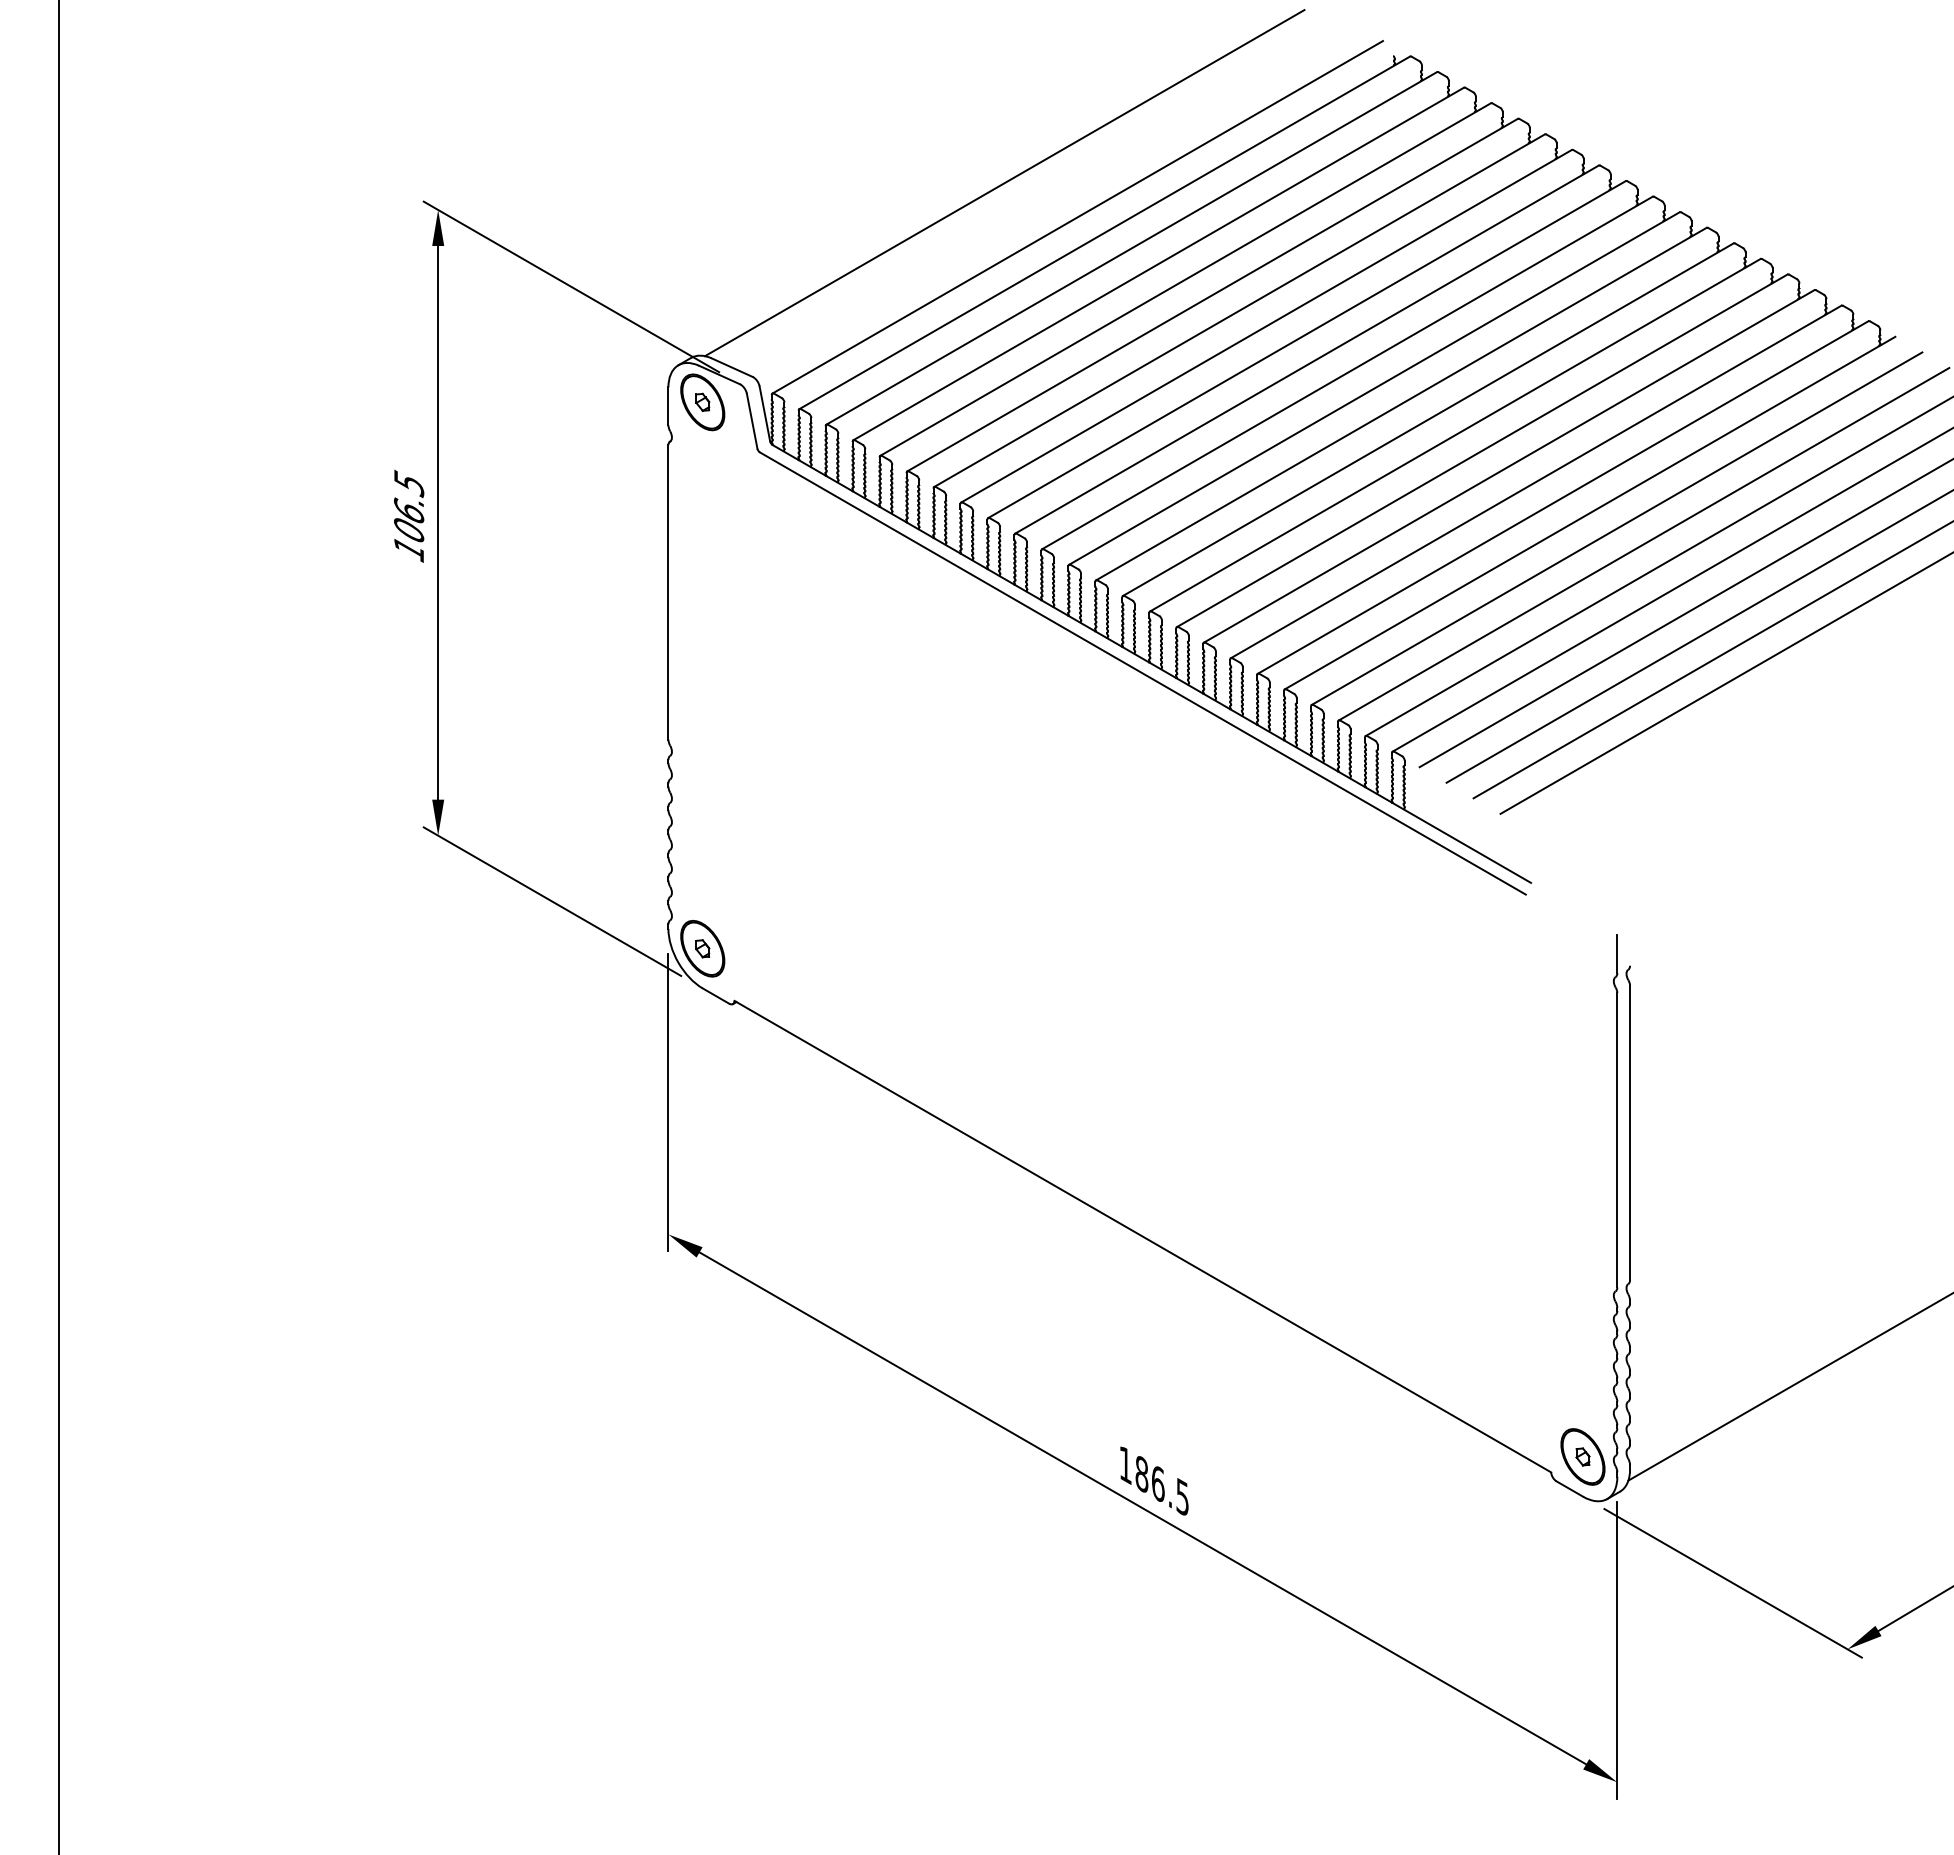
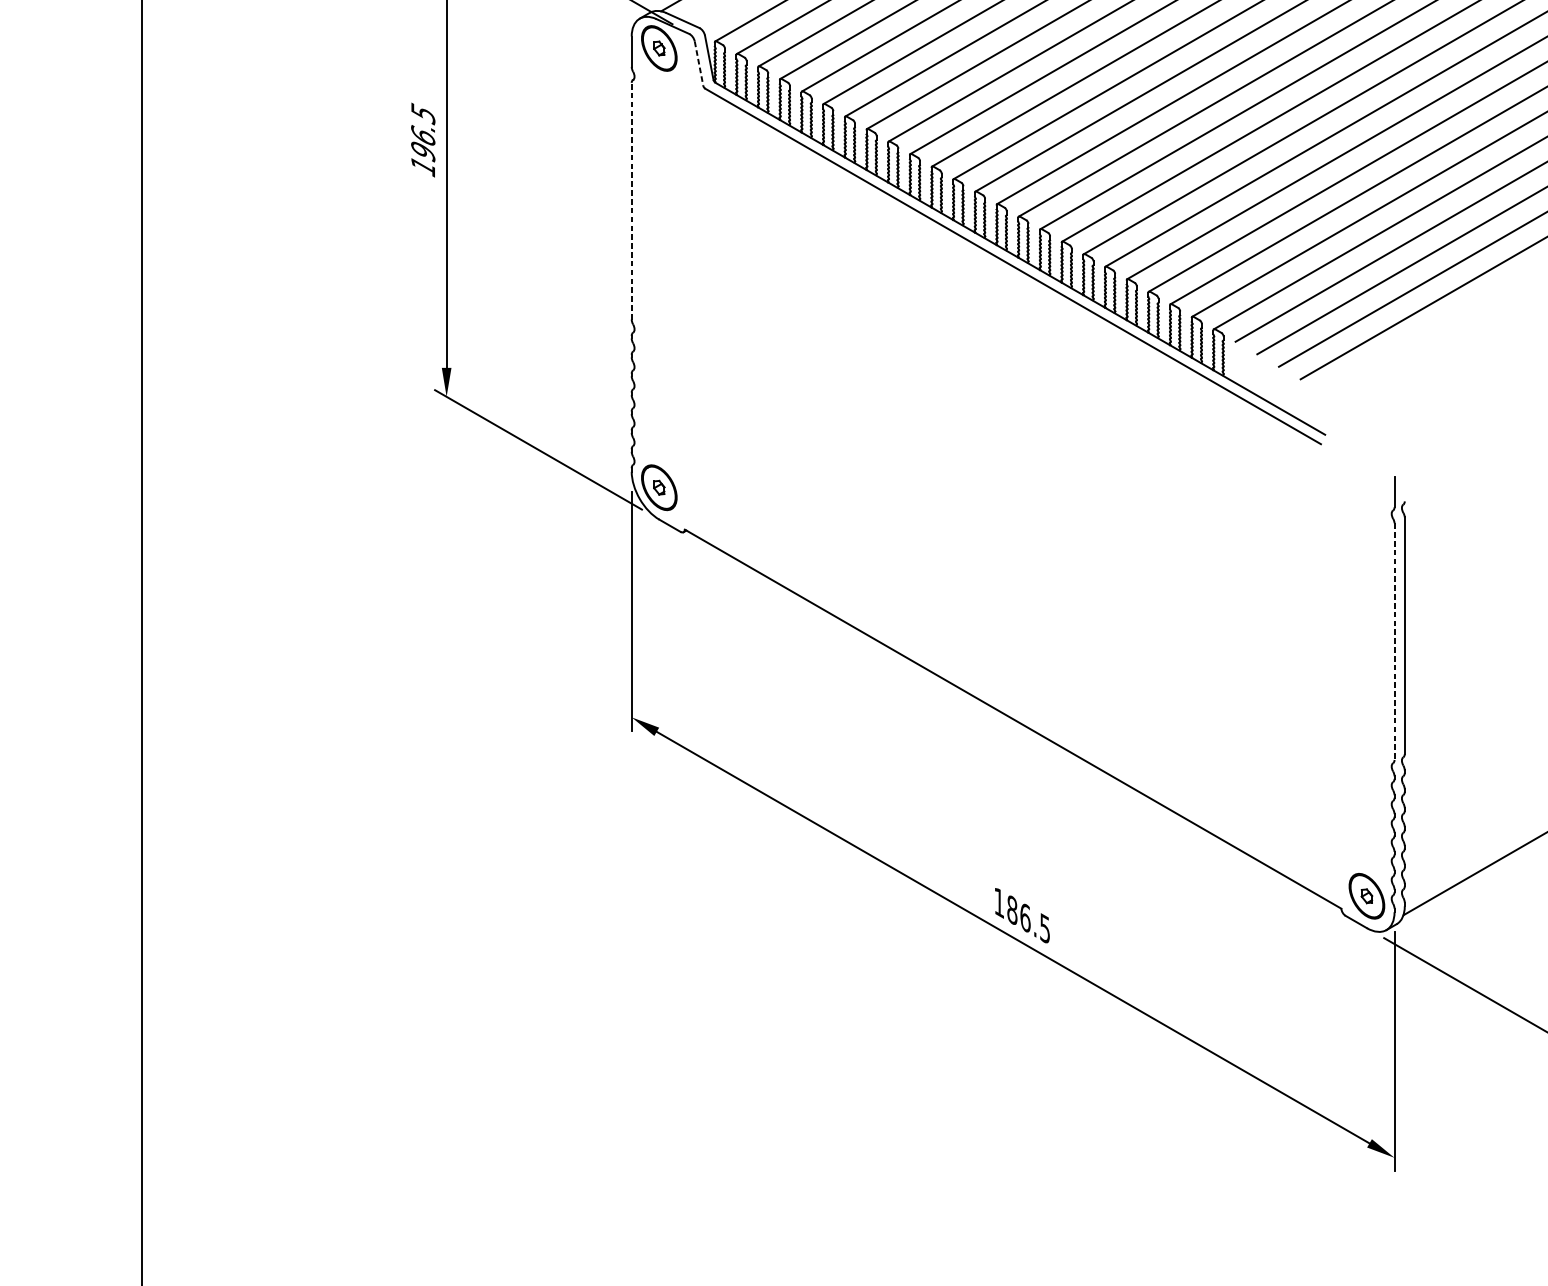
line: (752, 421) -> (699, 63), solid -> dashed
text: (409, 531) -> (423, 152), 106.5 -> 196.5
line: (668, 591) -> (631, 200), solid -> dashed
line: (1617, 1140) -> (1394, 641), solid -> dashed

